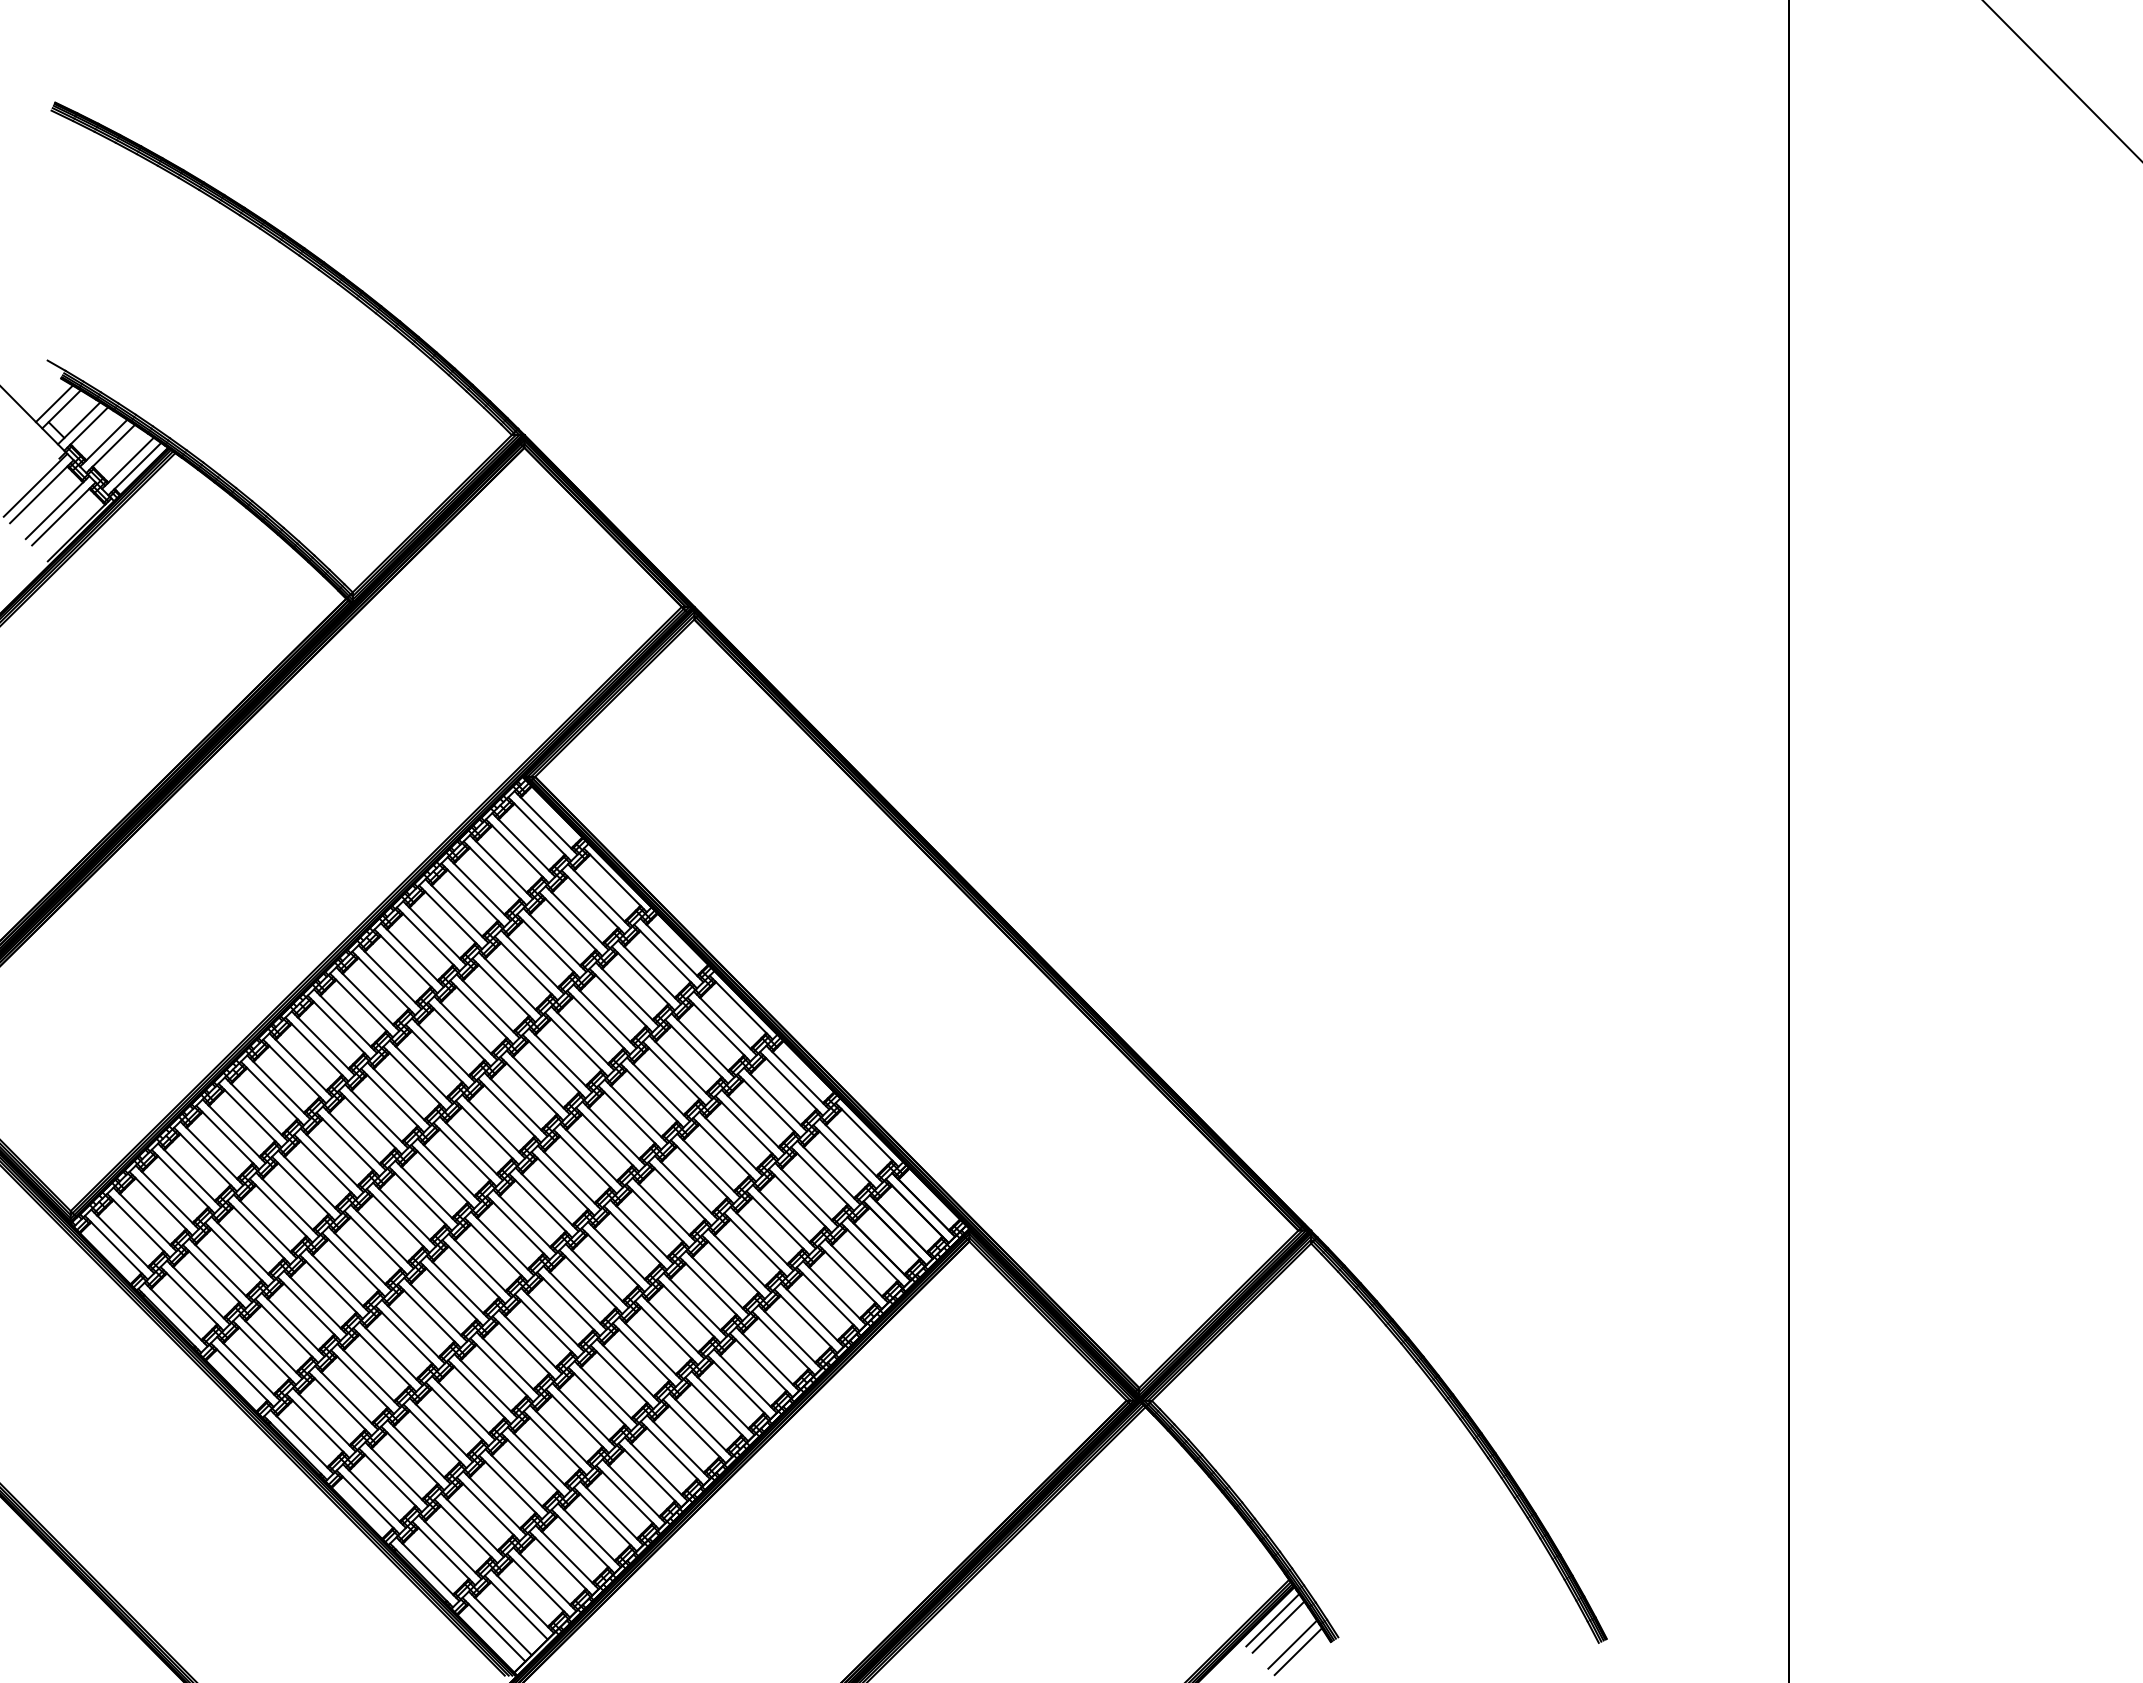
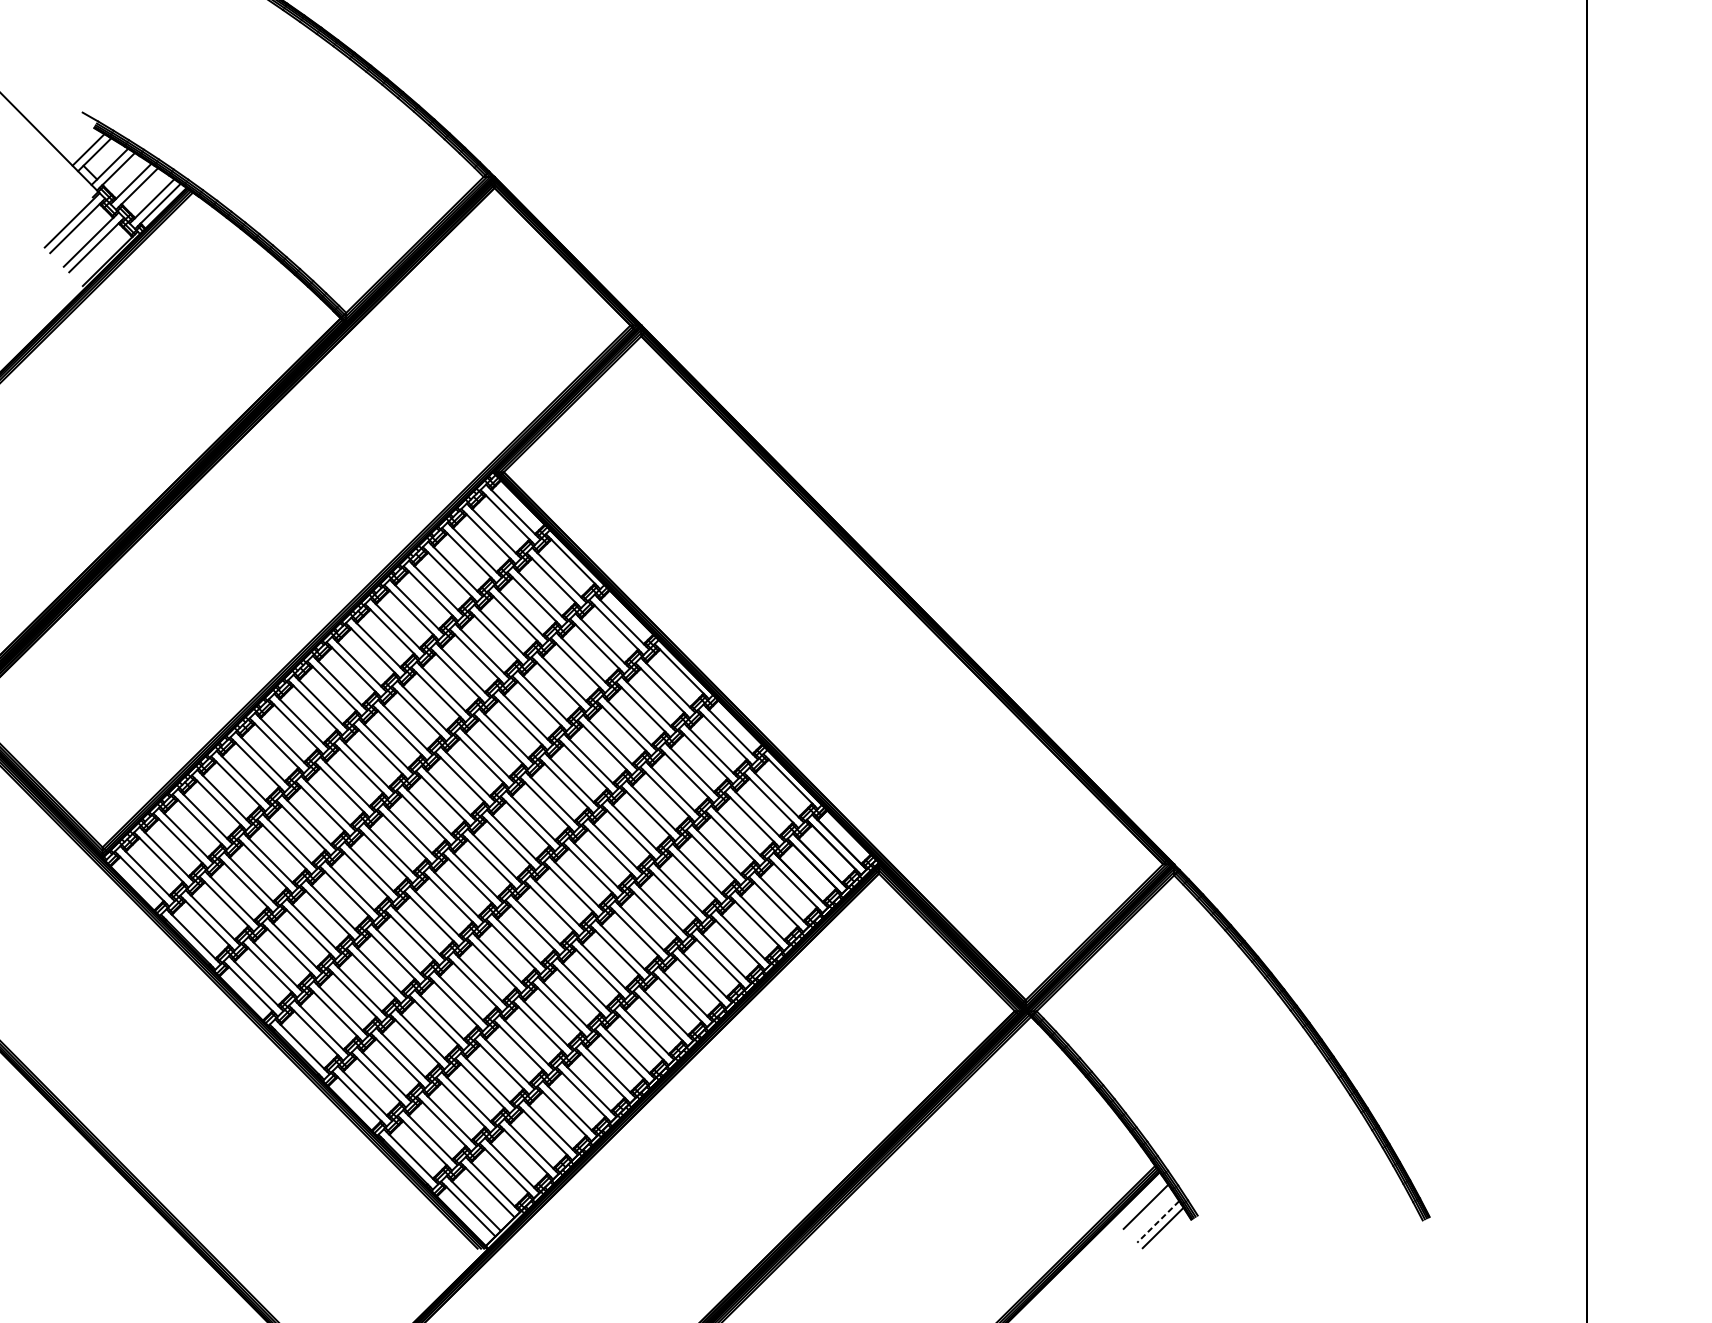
line: (1272, 1620) -> (1140, 1201), removed
line: (1292, 1645) -> (1158, 1222), solid -> dashed

